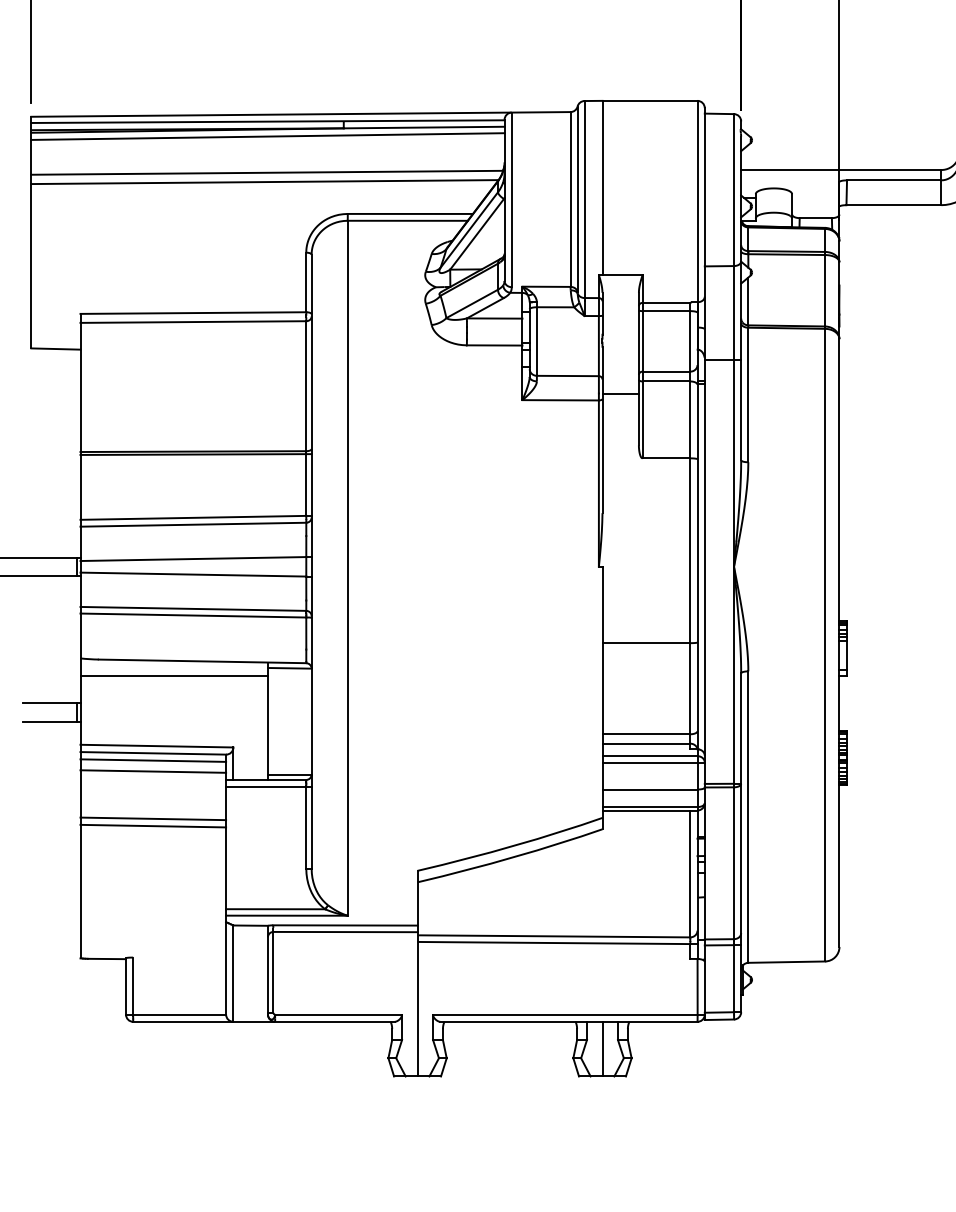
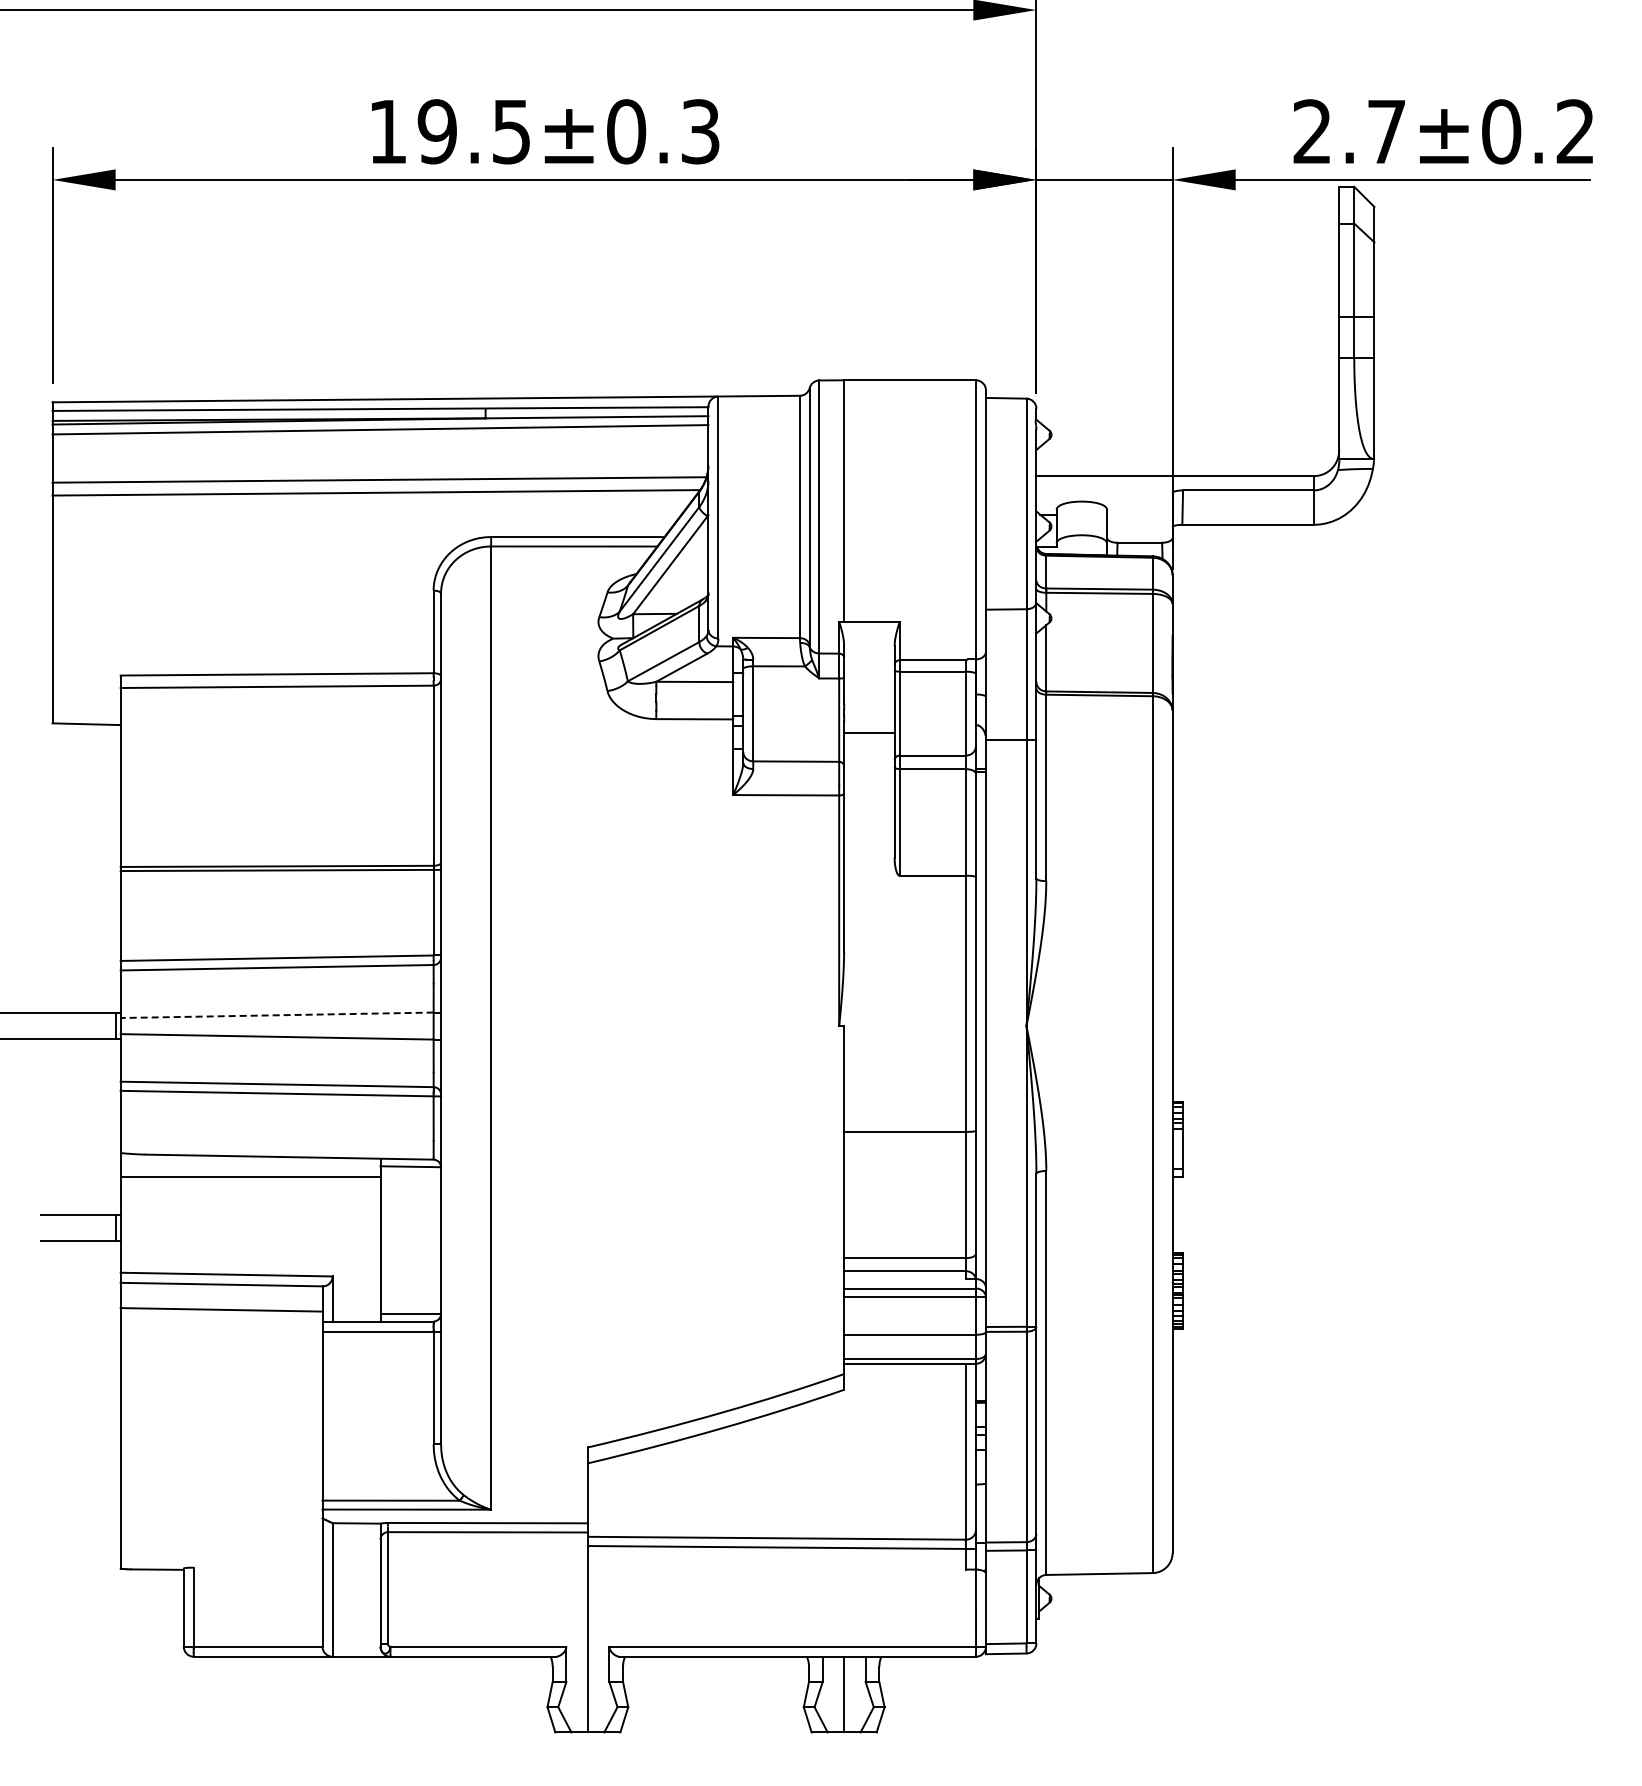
line: (620, 393) -> (869, 732), moved
line: (192, 559) -> (276, 1015), solid -> dashed
line: (153, 760) -> (221, 1294), removed
line: (153, 818) -> (221, 1375), removed
line: (153, 826) -> (221, 1385), removed

